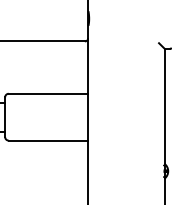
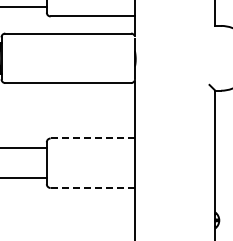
line: (48, 93) -> (92, 138), solid -> dashed
line: (48, 141) -> (92, 188), solid -> dashed

